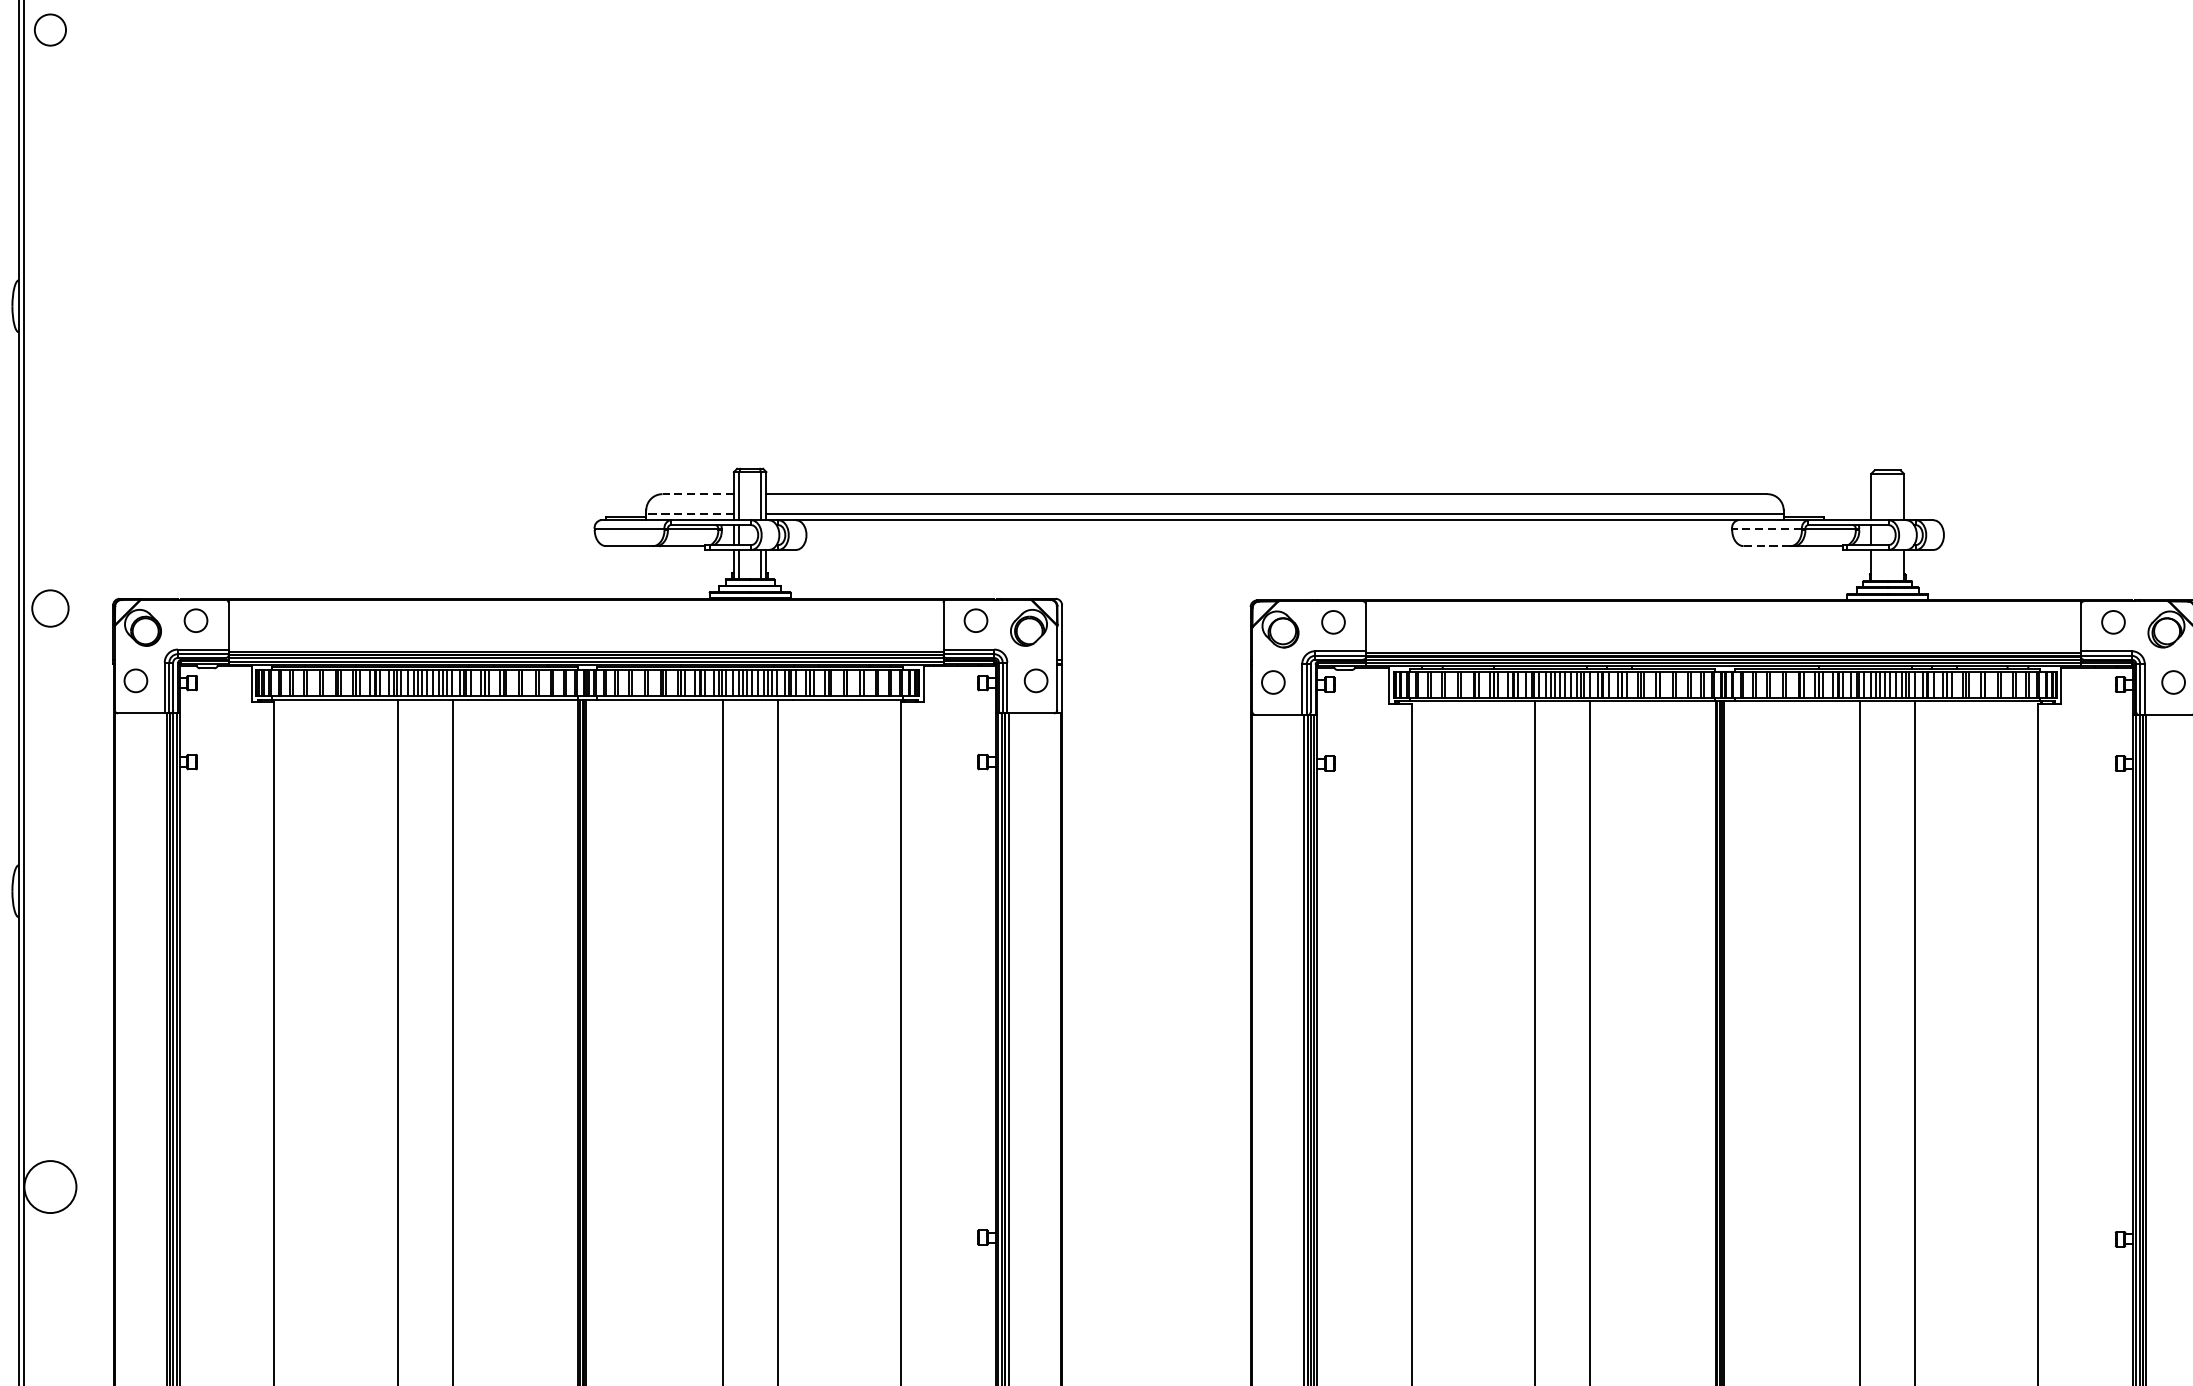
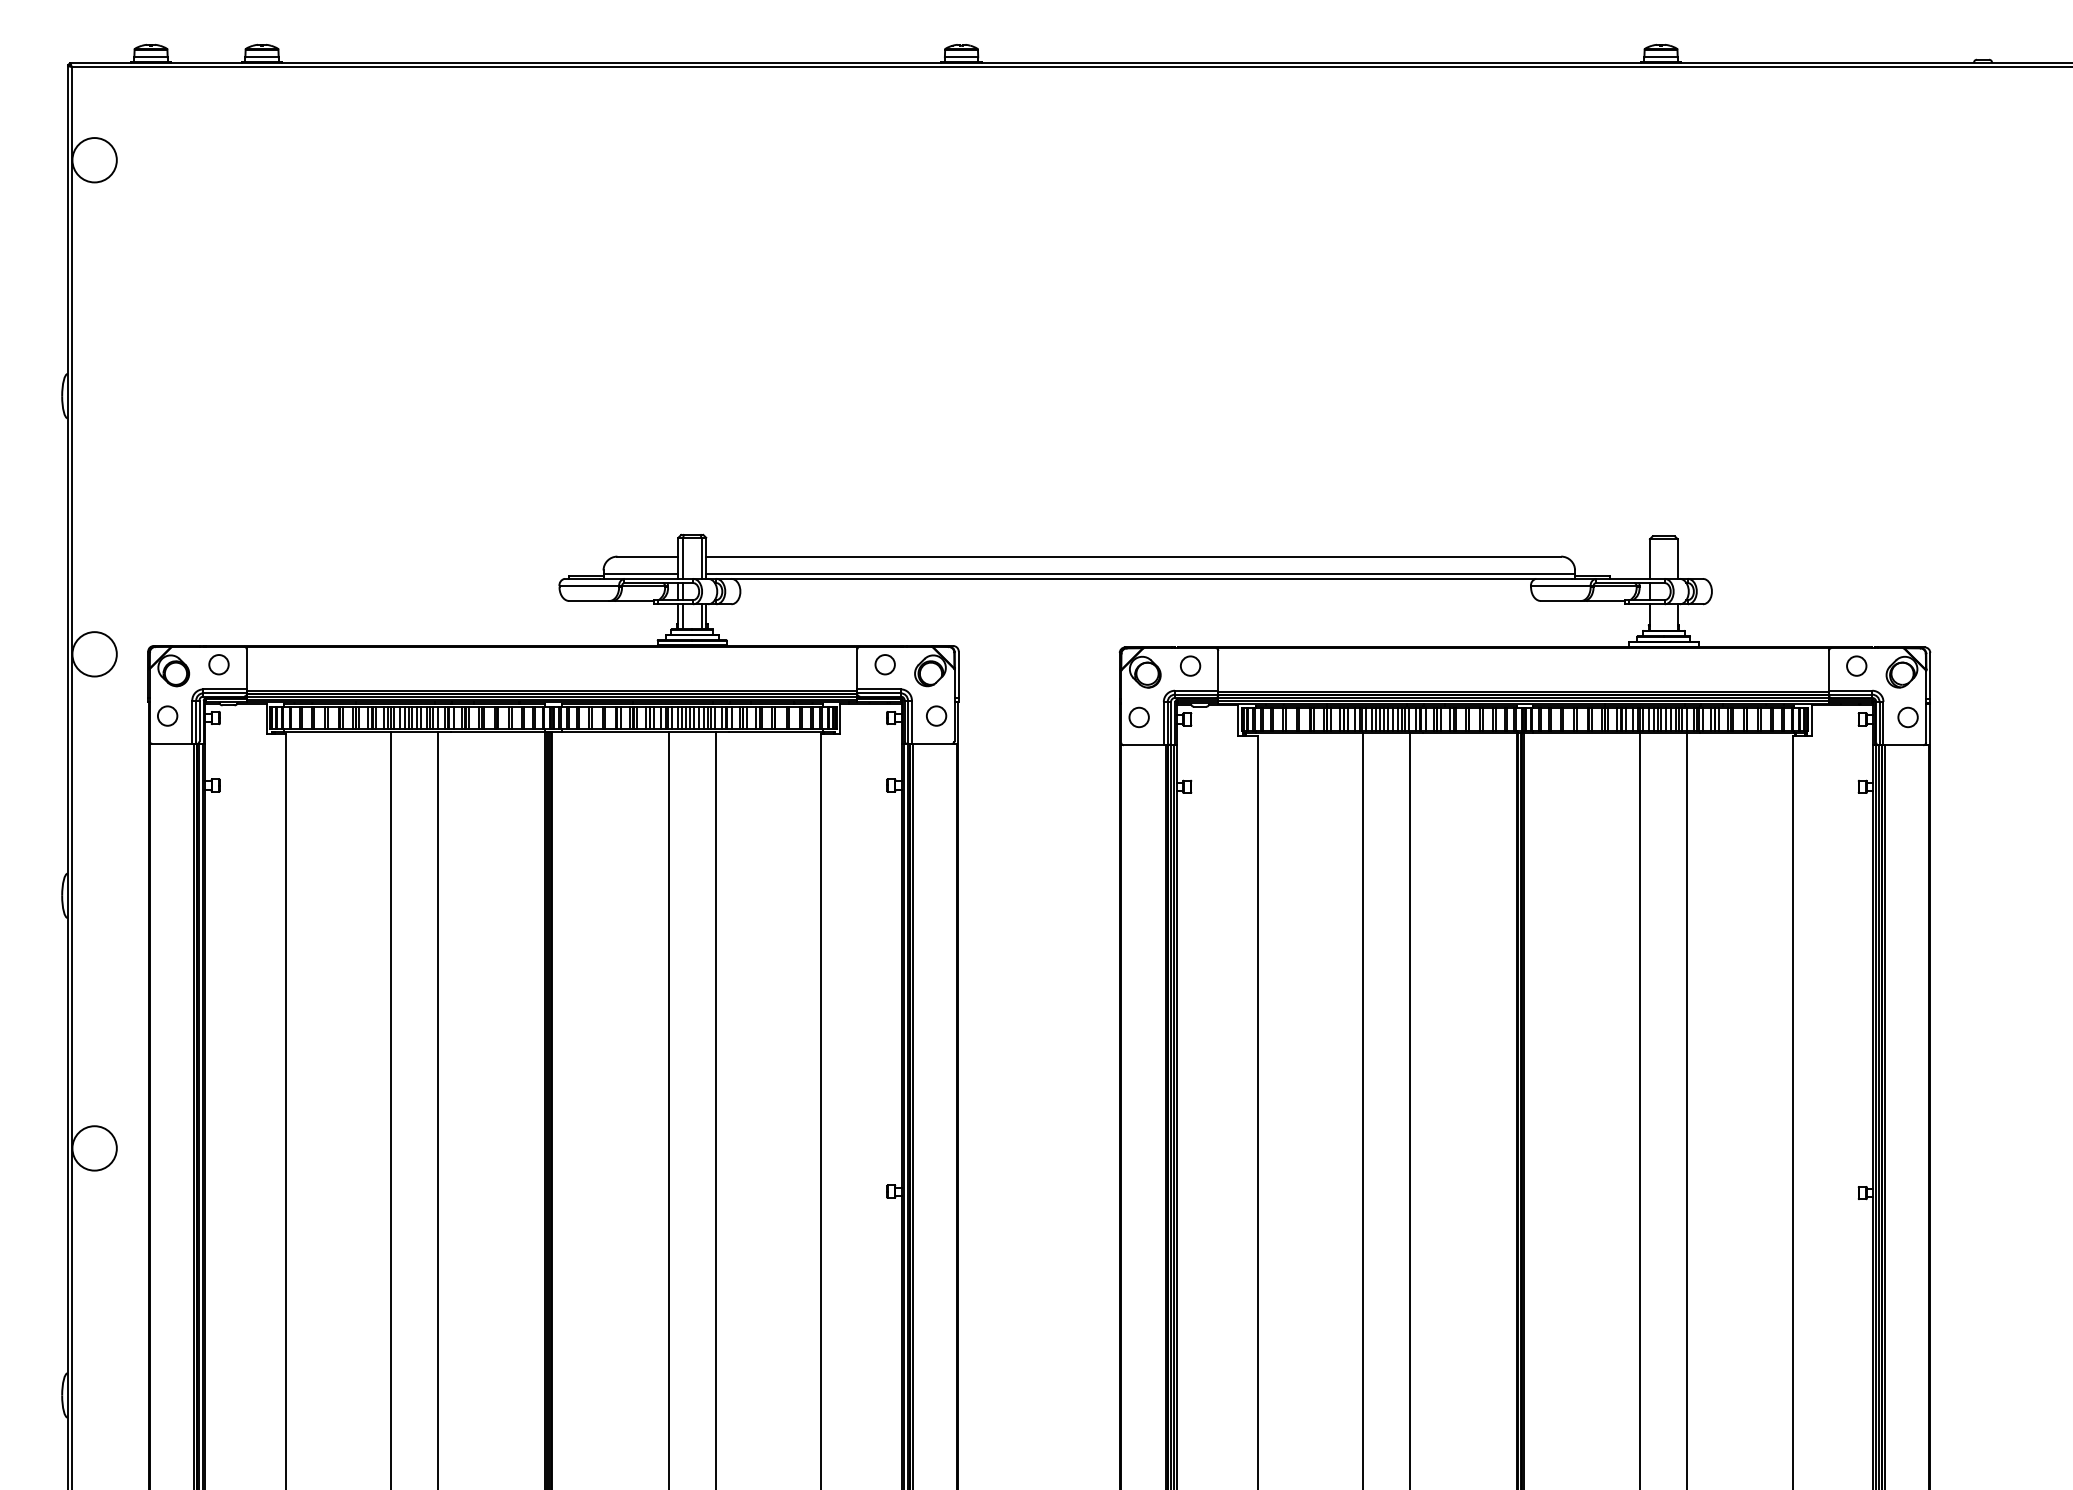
circle: (50, 30) -> (94, 160), size x1.67
line: (697, 494) -> (647, 556), dashed -> solid
line: (689, 513) -> (640, 573), dashed -> solid
line: (1766, 529) -> (1560, 586), dashed -> solid
line: (1766, 546) -> (1560, 601), dashed -> solid
circle: (50, 608) -> (94, 654), size x1.43

